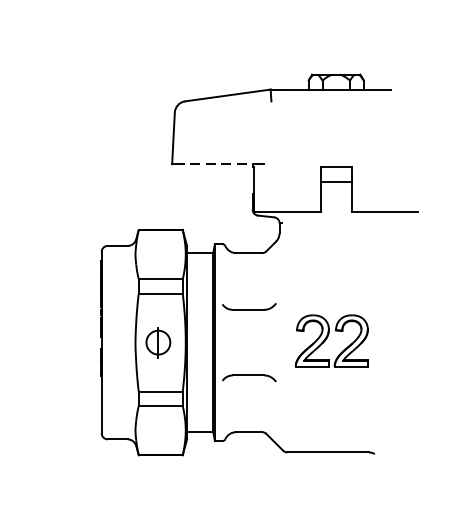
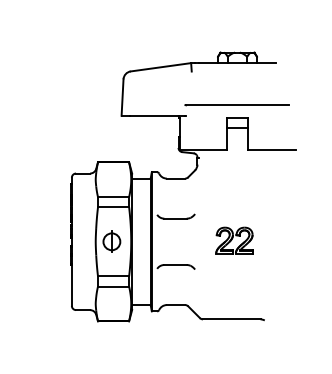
line: (334, 149) -> (236, 105), added
line: (222, 163) -> (157, 115), dashed -> solid
part: (331, 340) -> (234, 240), size x0.71

